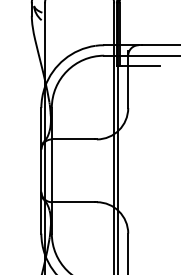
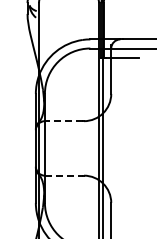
line: (73, 139) -> (63, 121), solid -> dashed
line: (73, 202) -> (63, 175), solid -> dashed

